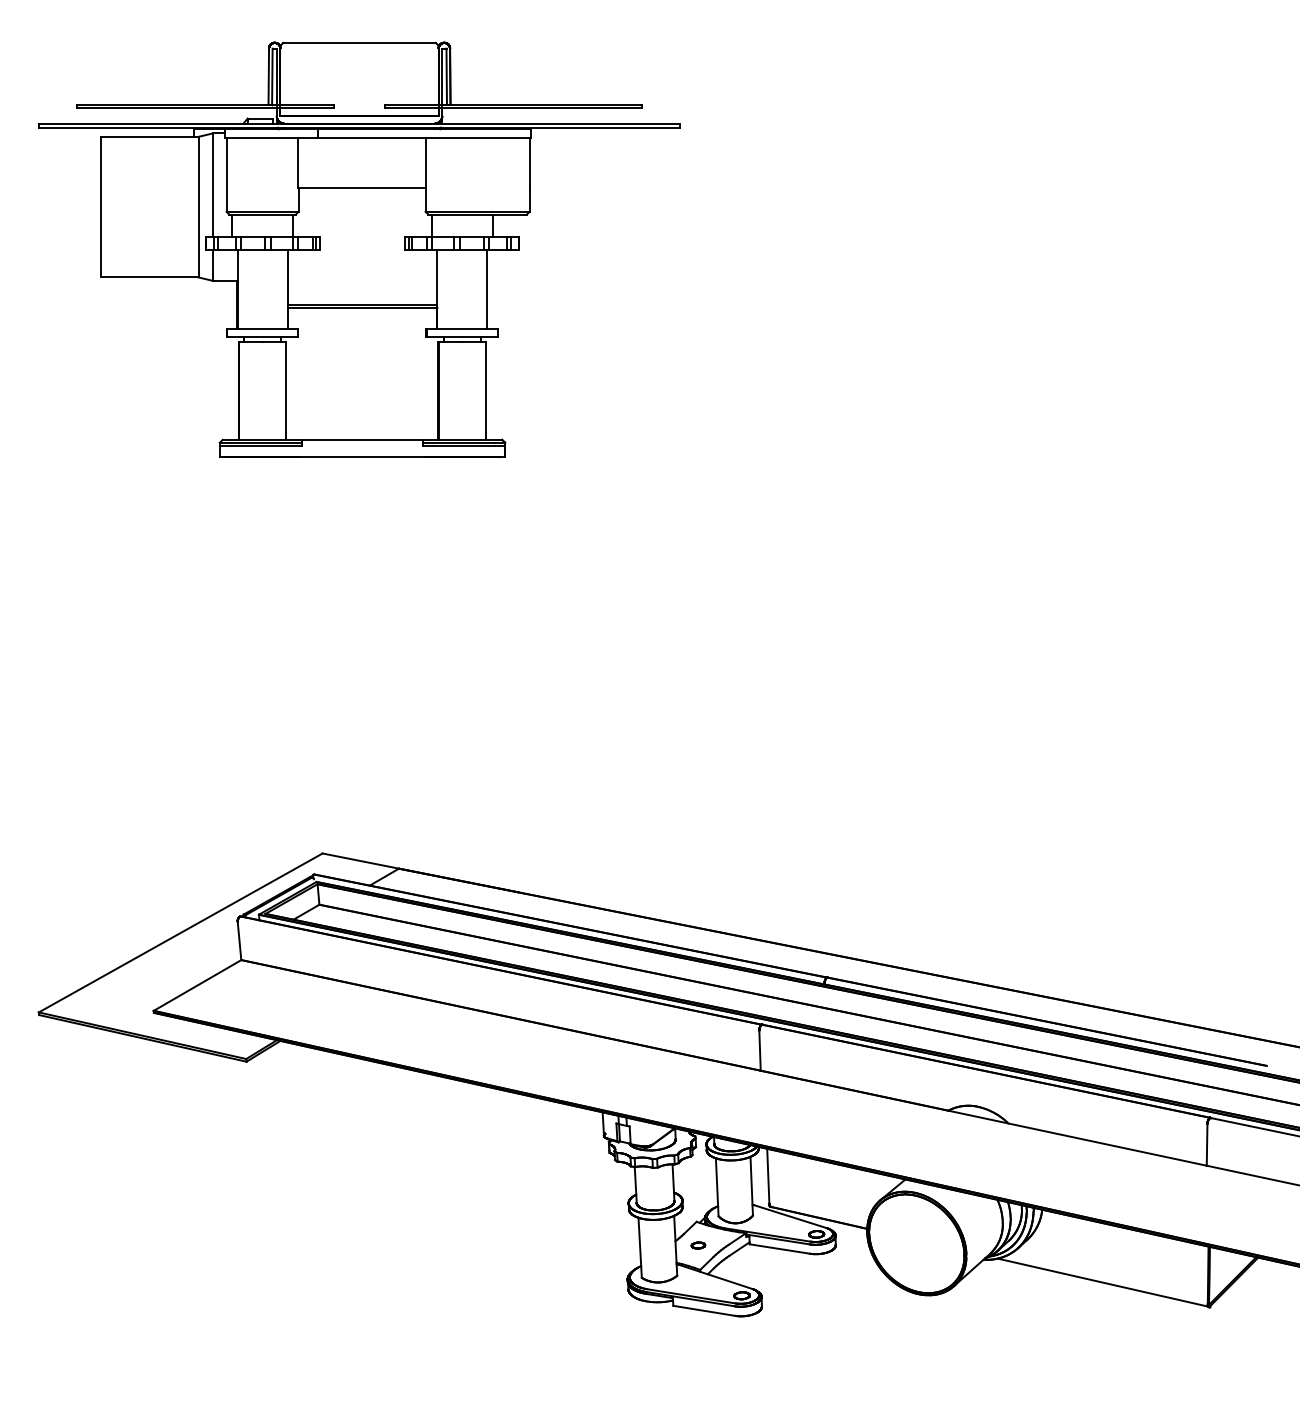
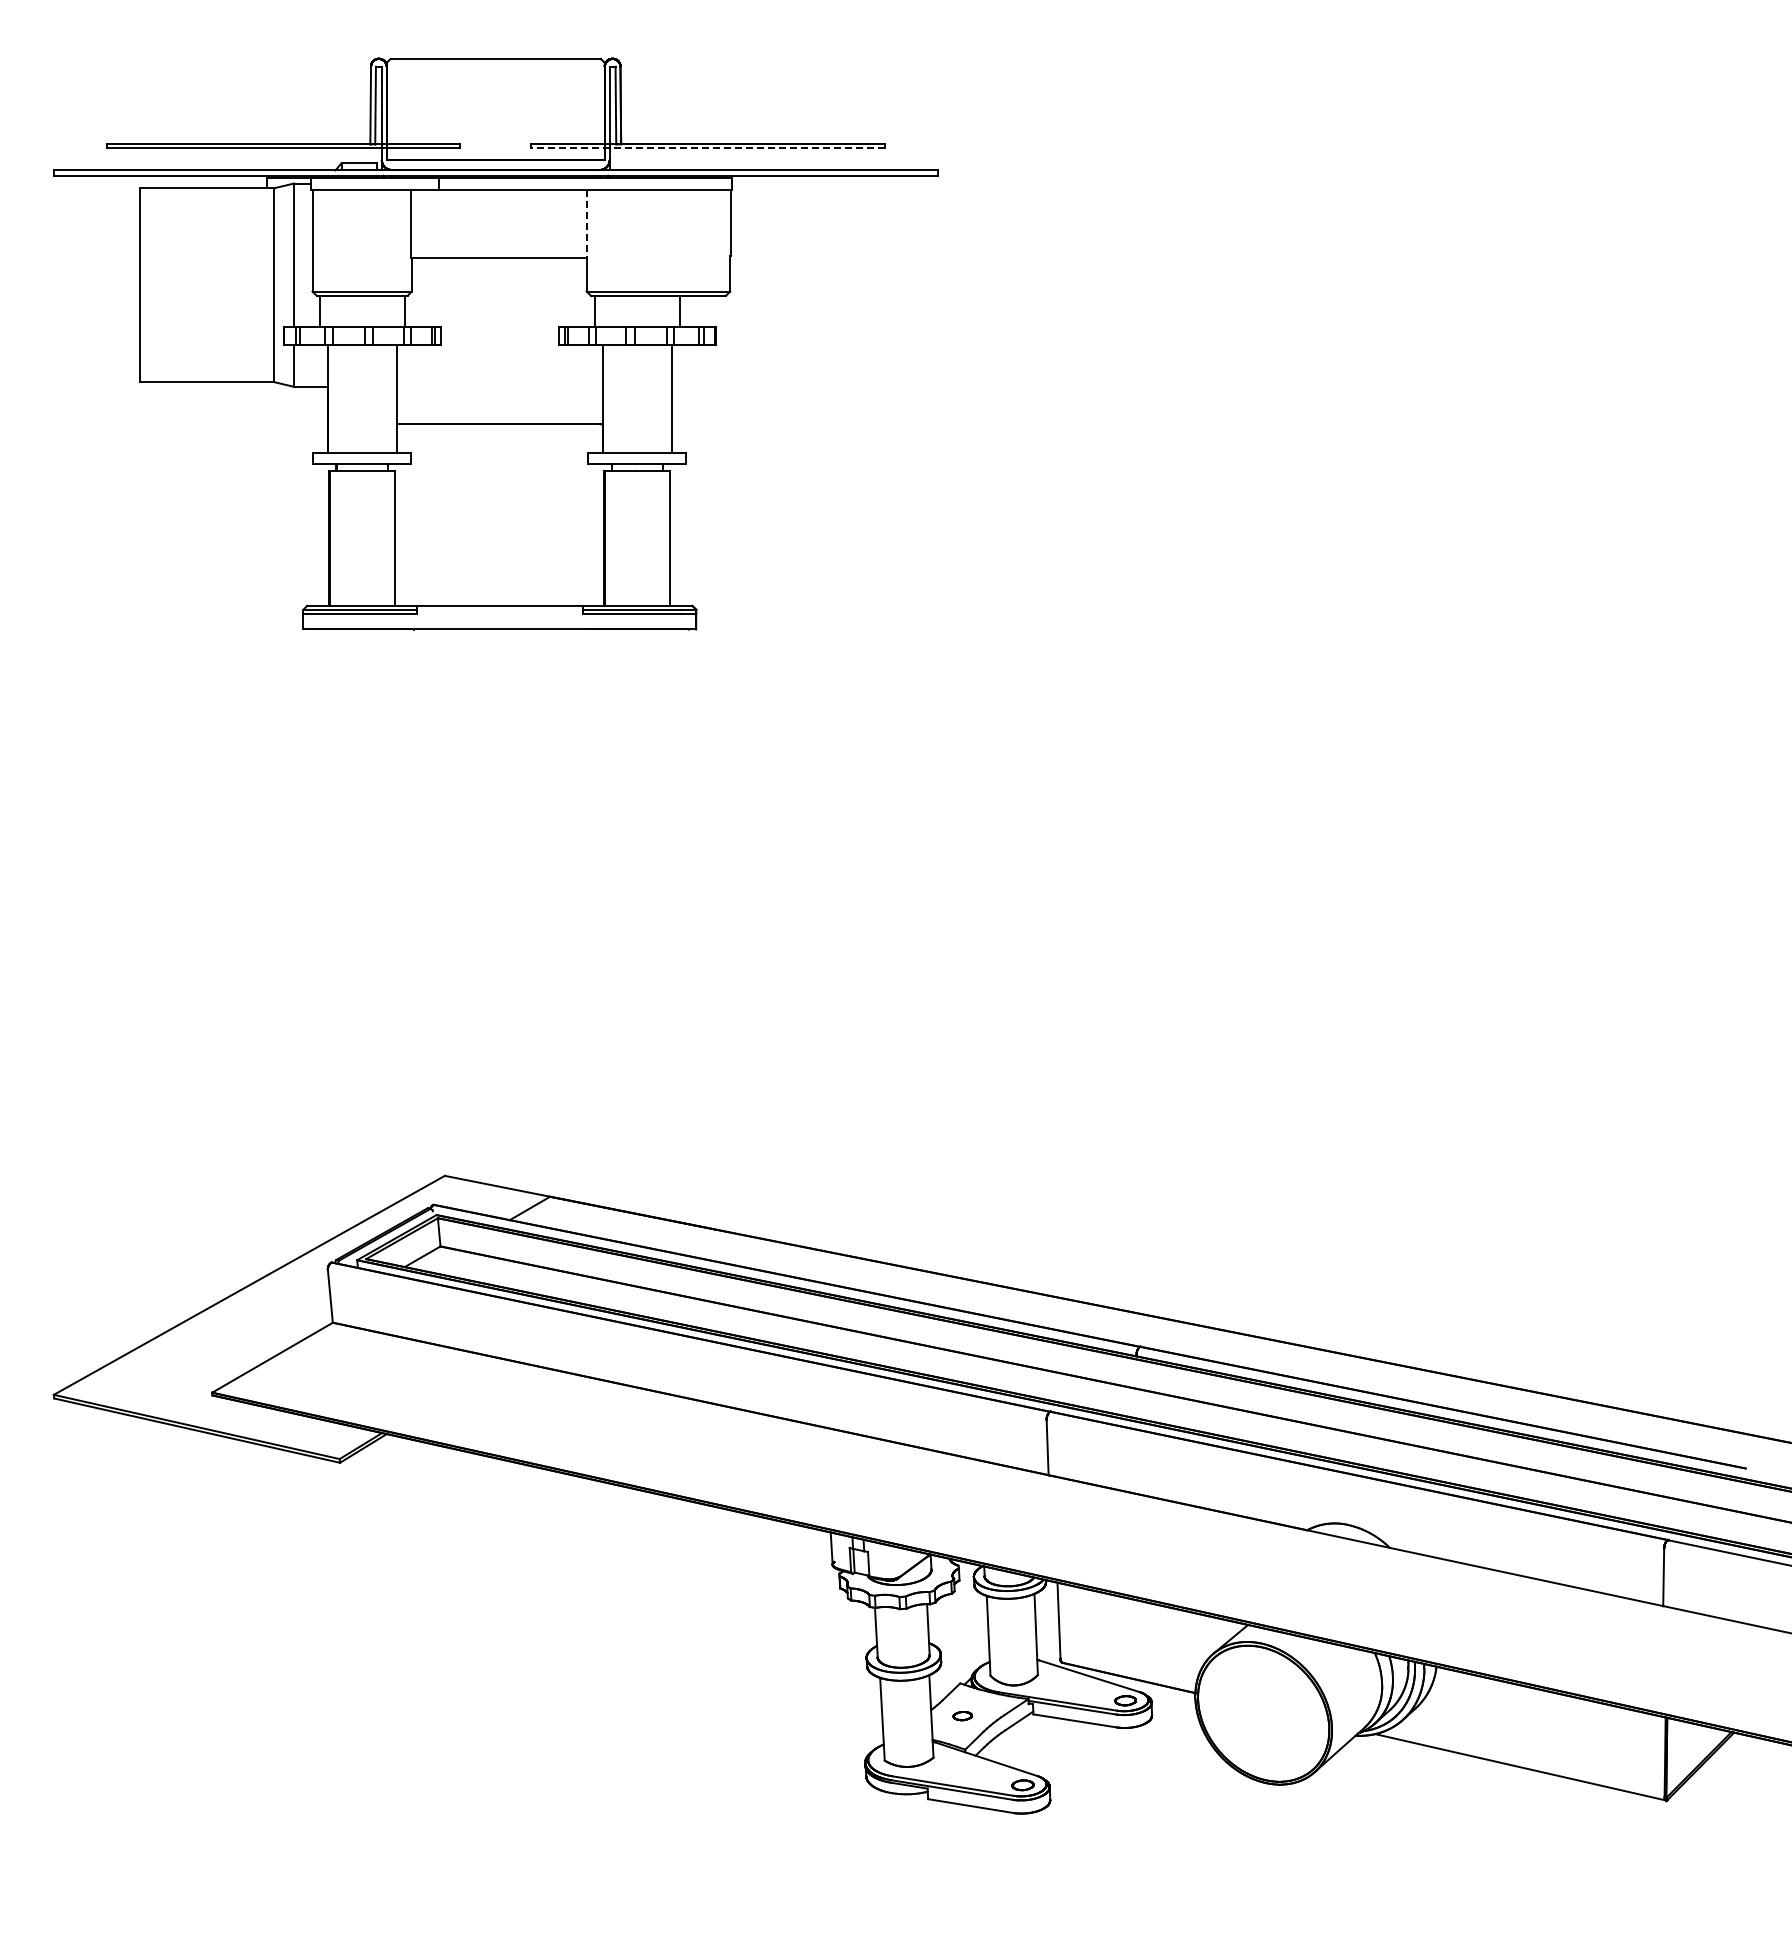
line: (513, 107) -> (707, 148), solid -> dashed
line: (426, 163) -> (587, 224), solid -> dashed
line: (362, 304) -> (499, 419), removed

